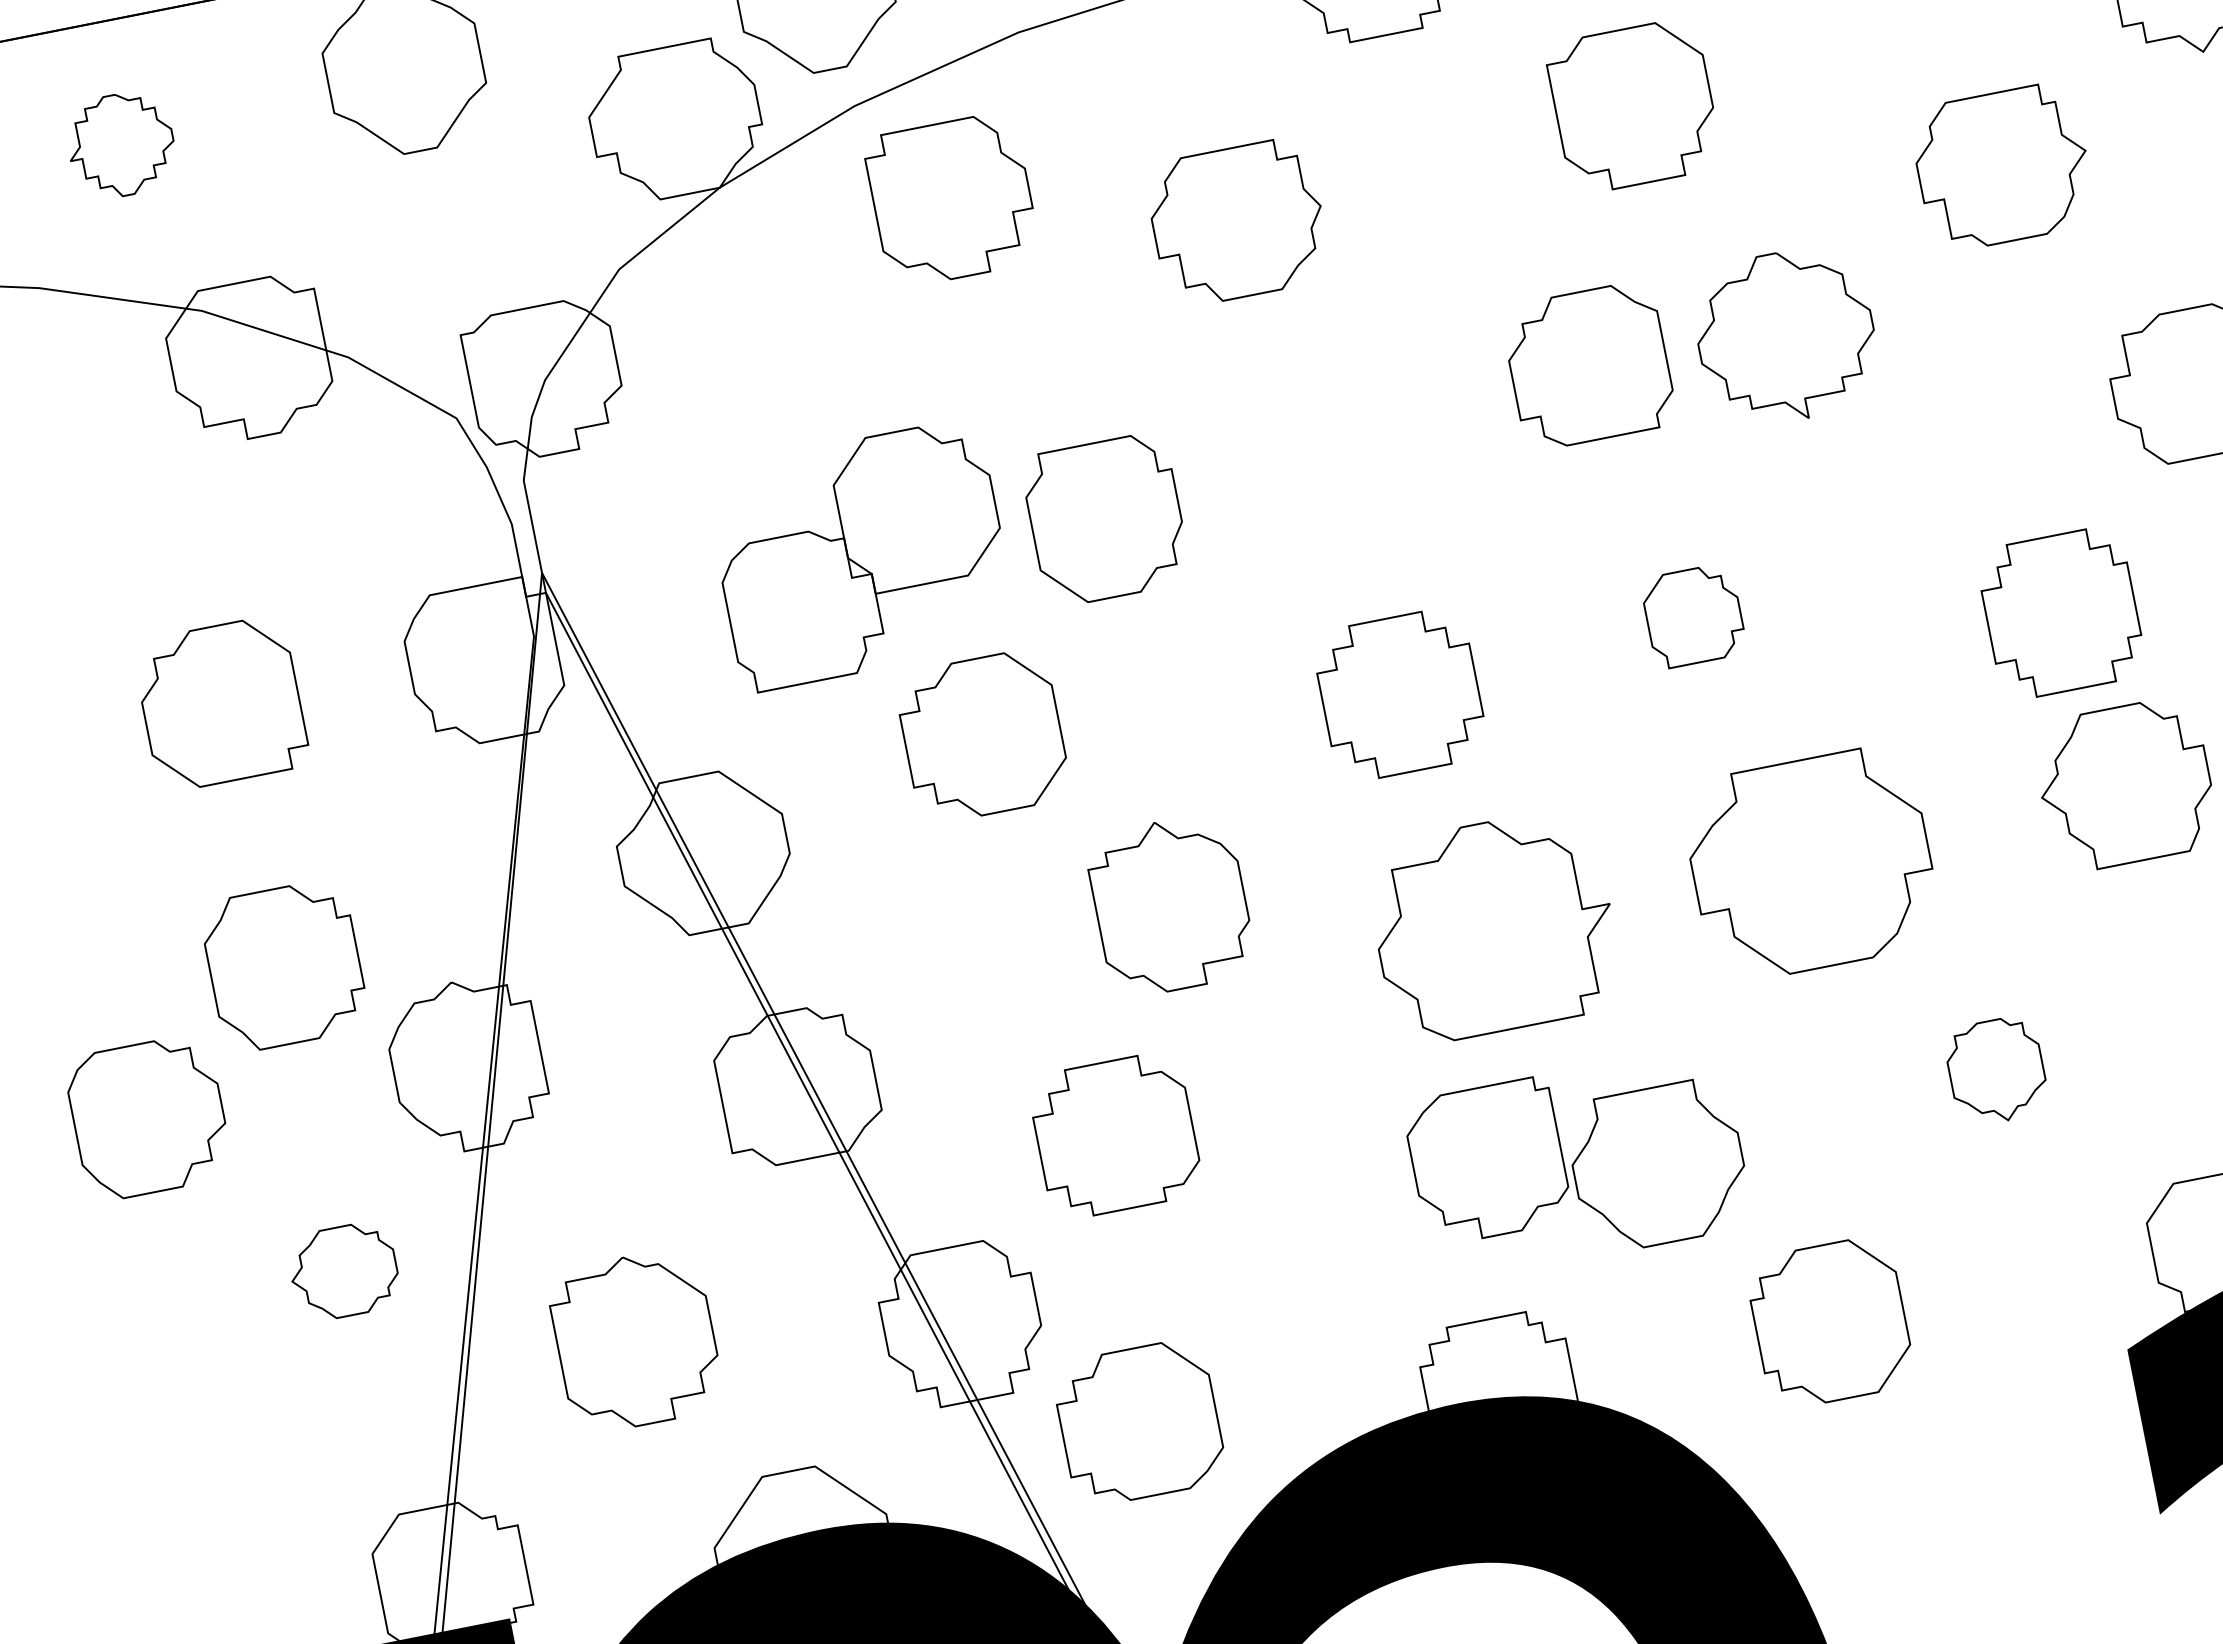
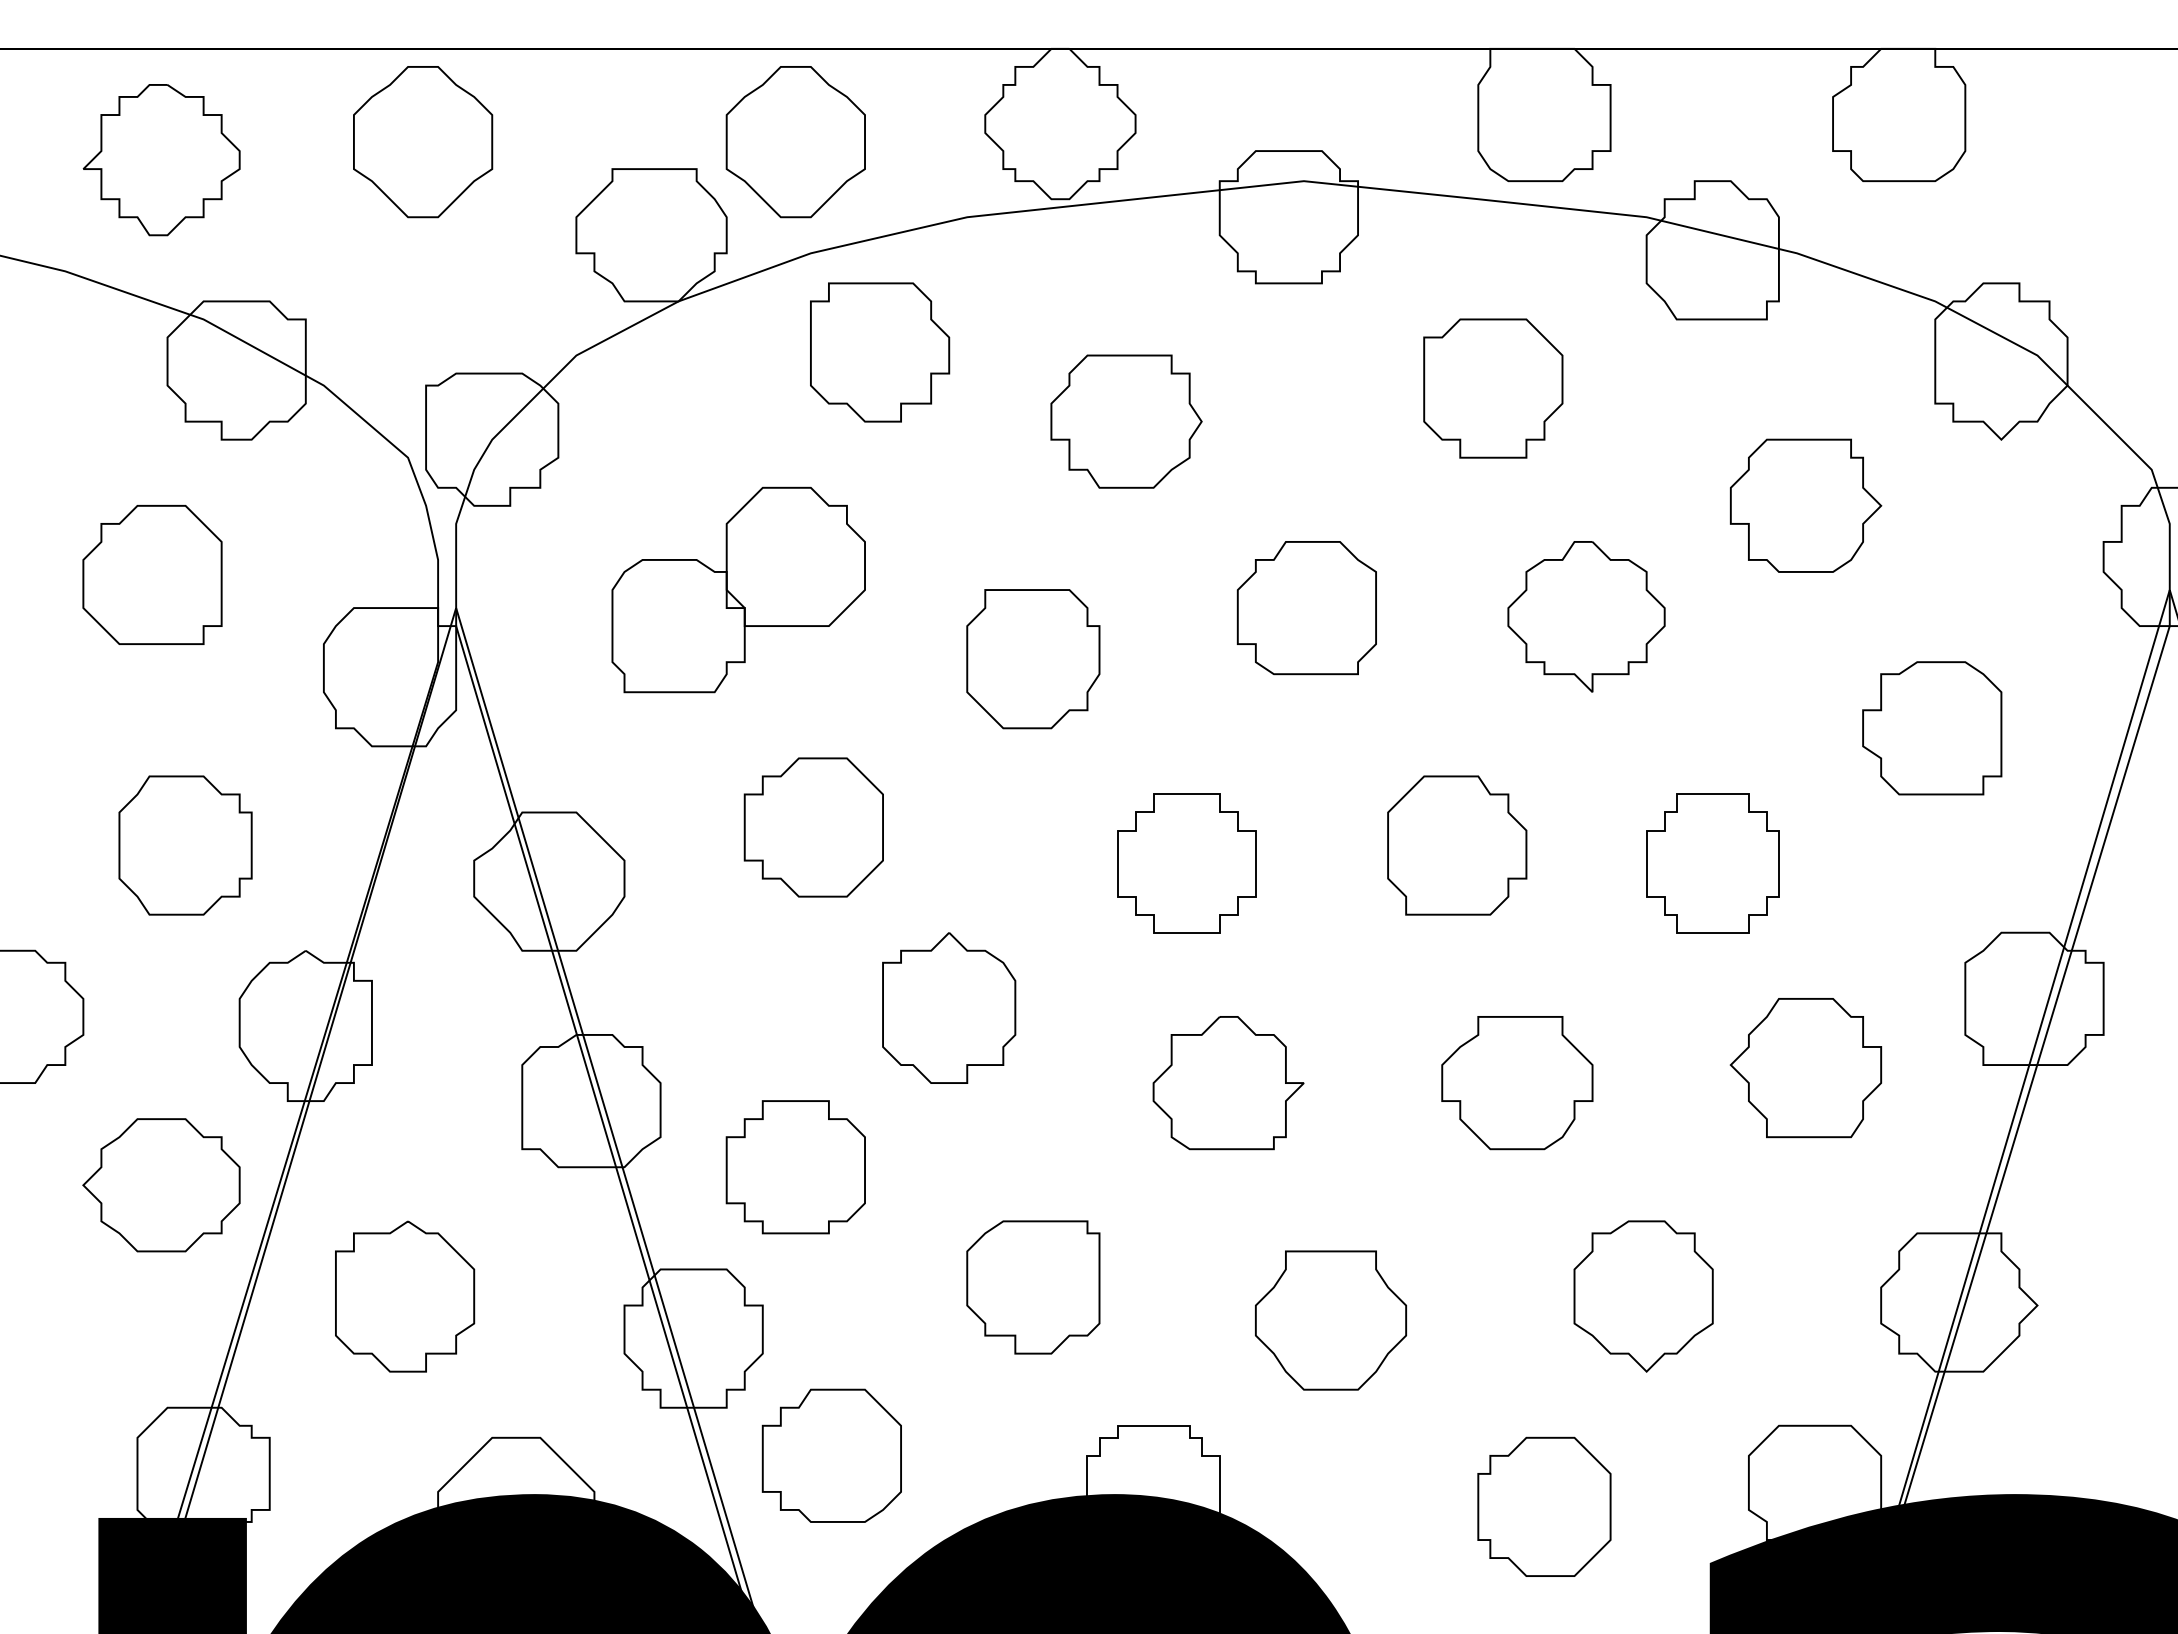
part: (120, 145) -> (161, 160), size x1.67
part: (1588, 366) -> (1306, 608), moved
part: (1106, 520) -> (1033, 659), moved
part: (860, 554) -> (738, 589), moved
part: (2061, 613) -> (1712, 863), moved
part: (1693, 616) -> (1457, 845), size x1.67
part: (221, 703) -> (152, 574), moved
part: (1811, 864) -> (1517, 1083), size x0.71
part: (1494, 927) -> (1228, 1083), size x0.71
part: (284, 965) -> (185, 845), moved
part: (1996, 1071) -> (1643, 1296), size x1.67
part: (1115, 1136) -> (795, 1167), moved
part: (1487, 1161) -> (1033, 1287), moved
part: (343, 1271) -> (161, 1185), size x1.67
part: (1830, 1322) -> (1544, 1506), moved

